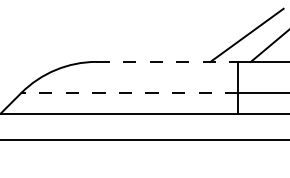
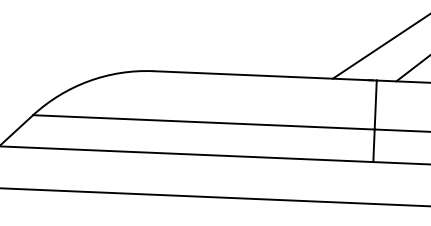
line: (167, 61) -> (265, 75), dashed -> solid
line: (129, 93) -> (203, 123), dashed -> solid

